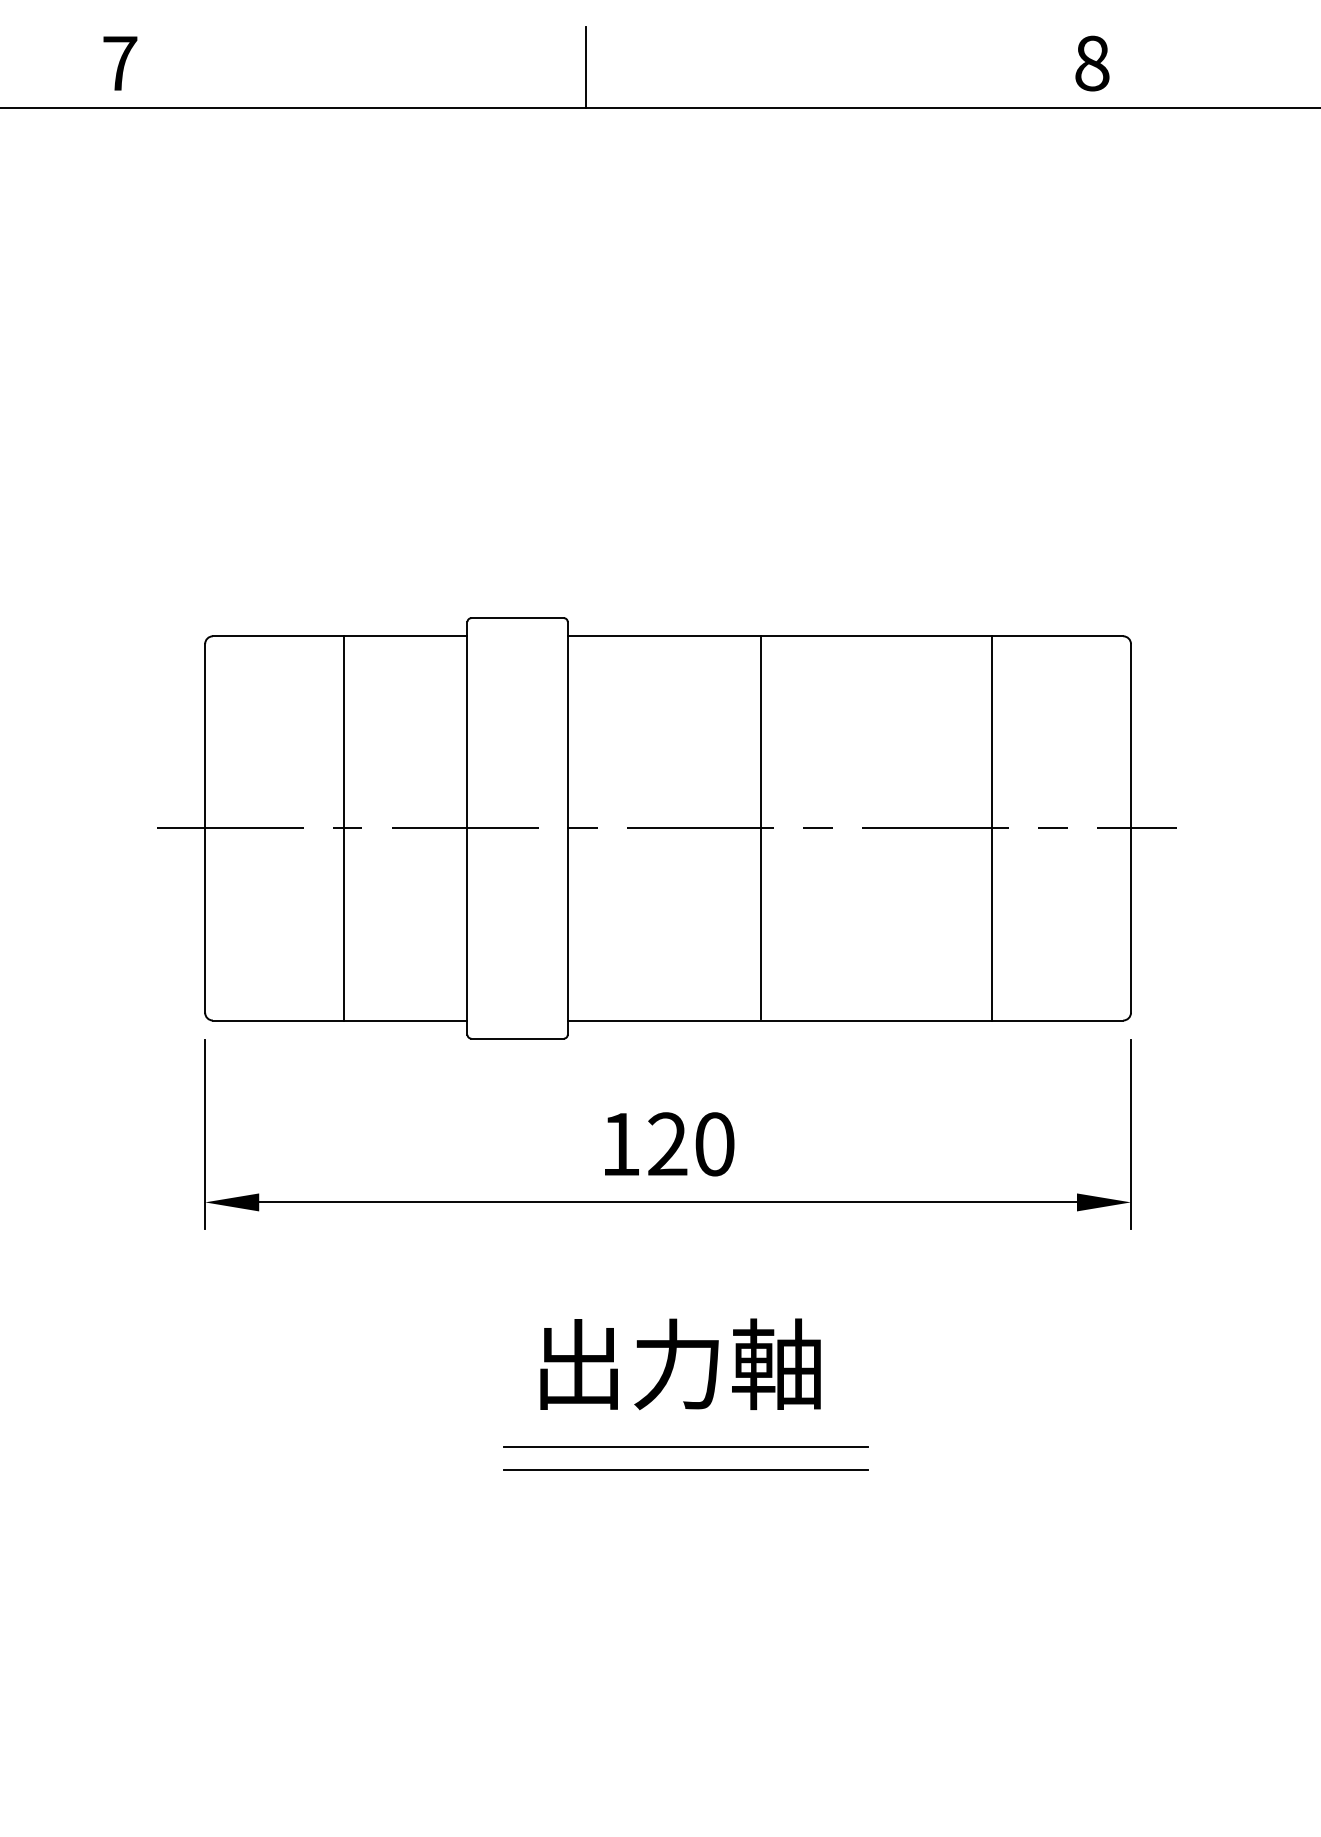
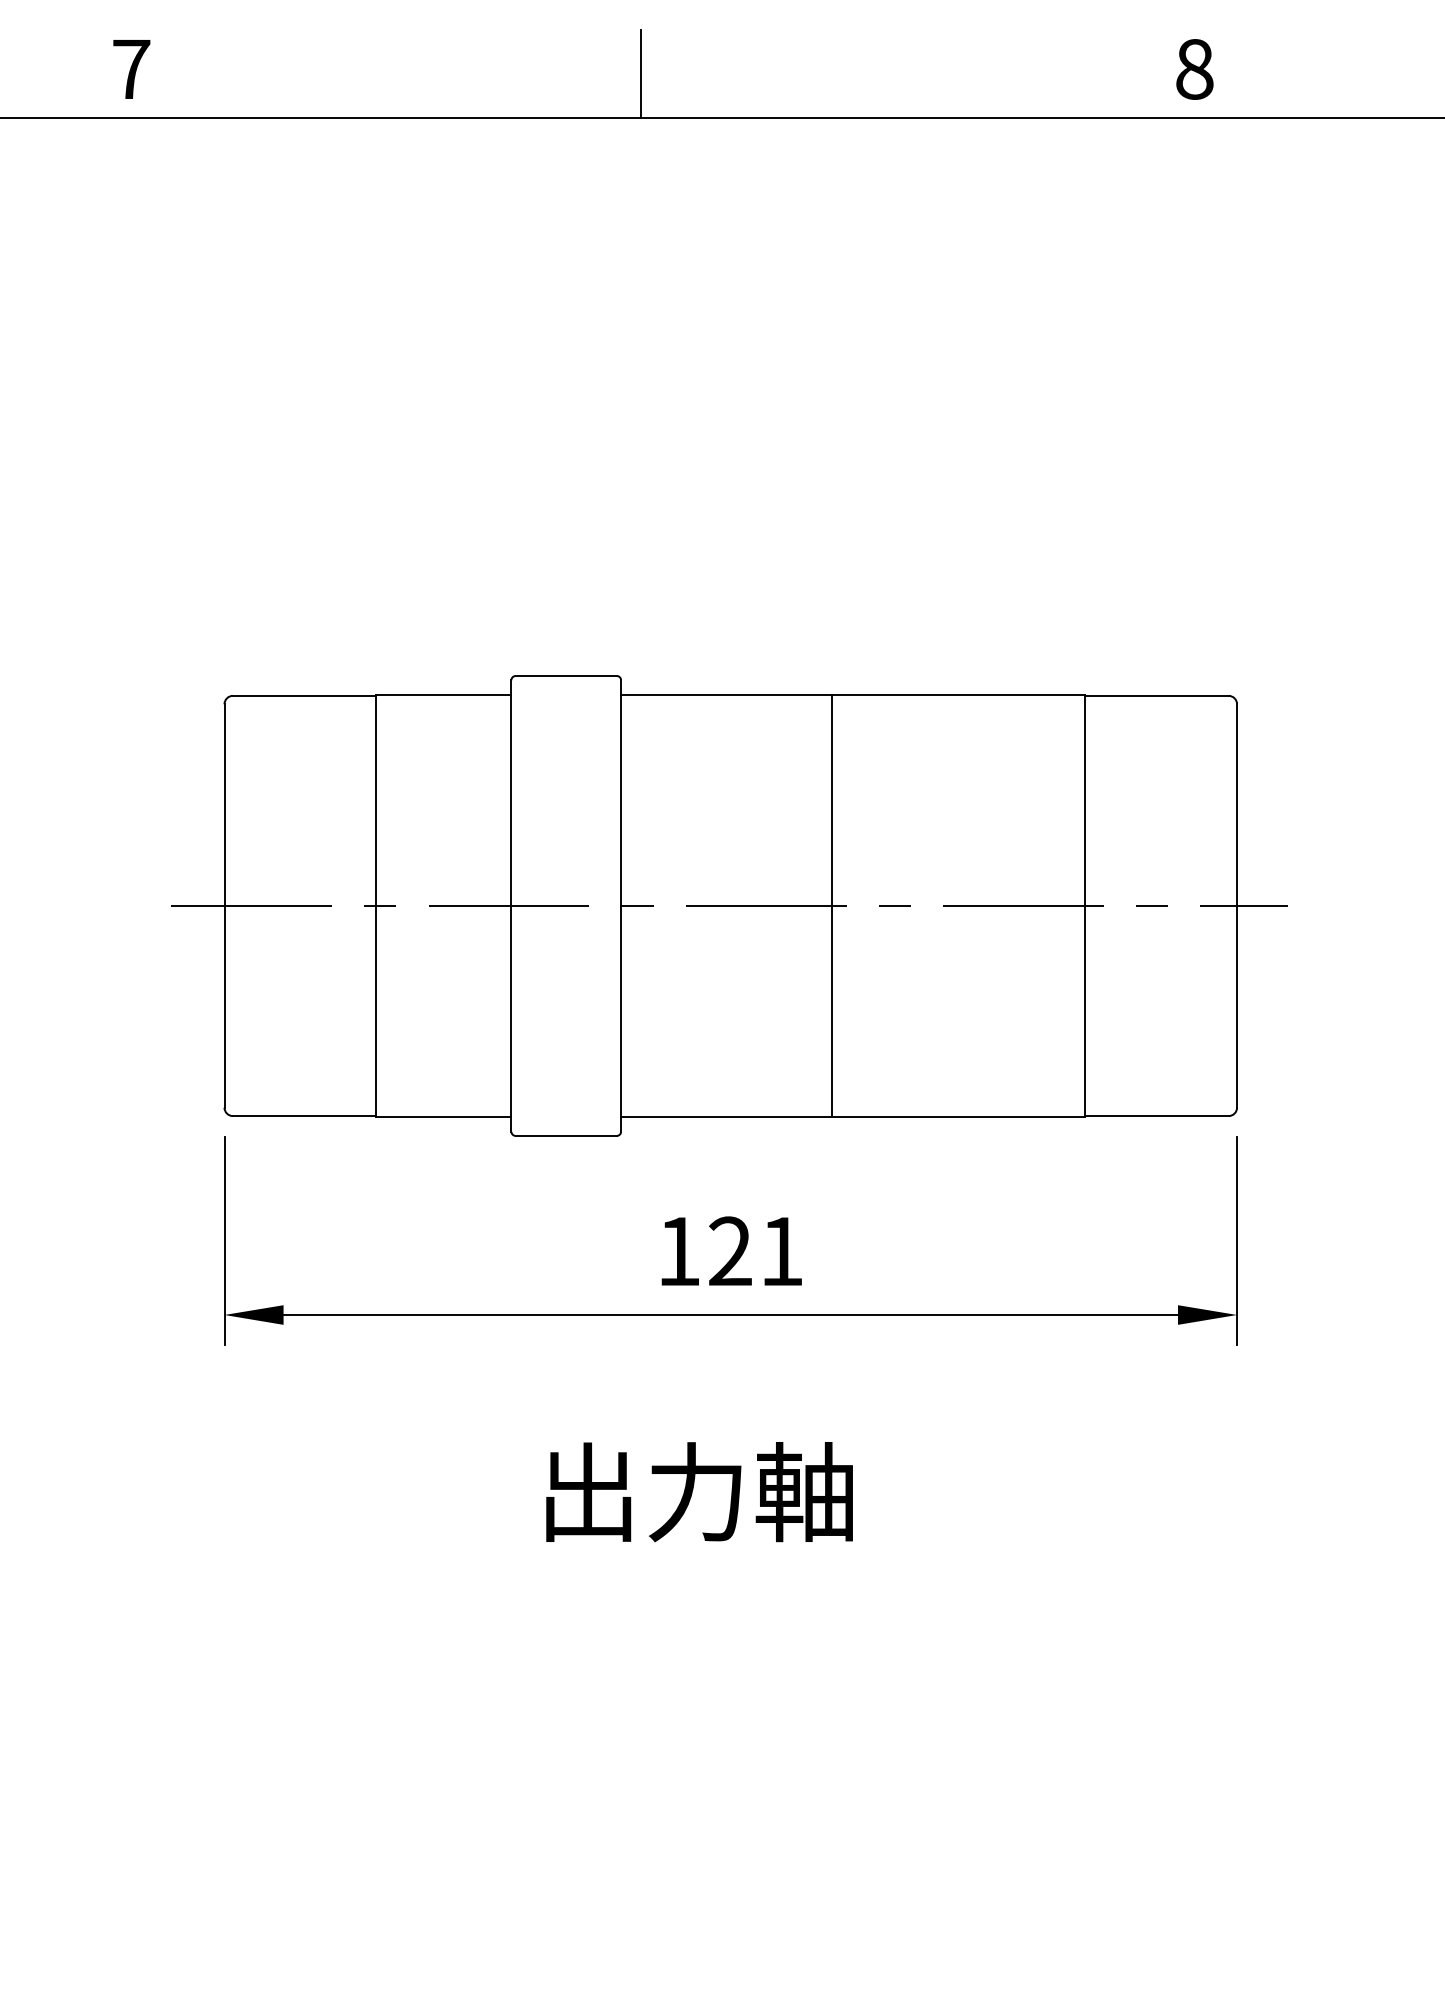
text: (714, 1144) -> (781, 1251), 120 -> 121
text: (680, 1364) -> (699, 1492), moved
line: (685, 1446) -> (749, 1581), removed
line: (685, 1470) -> (749, 1608), removed

